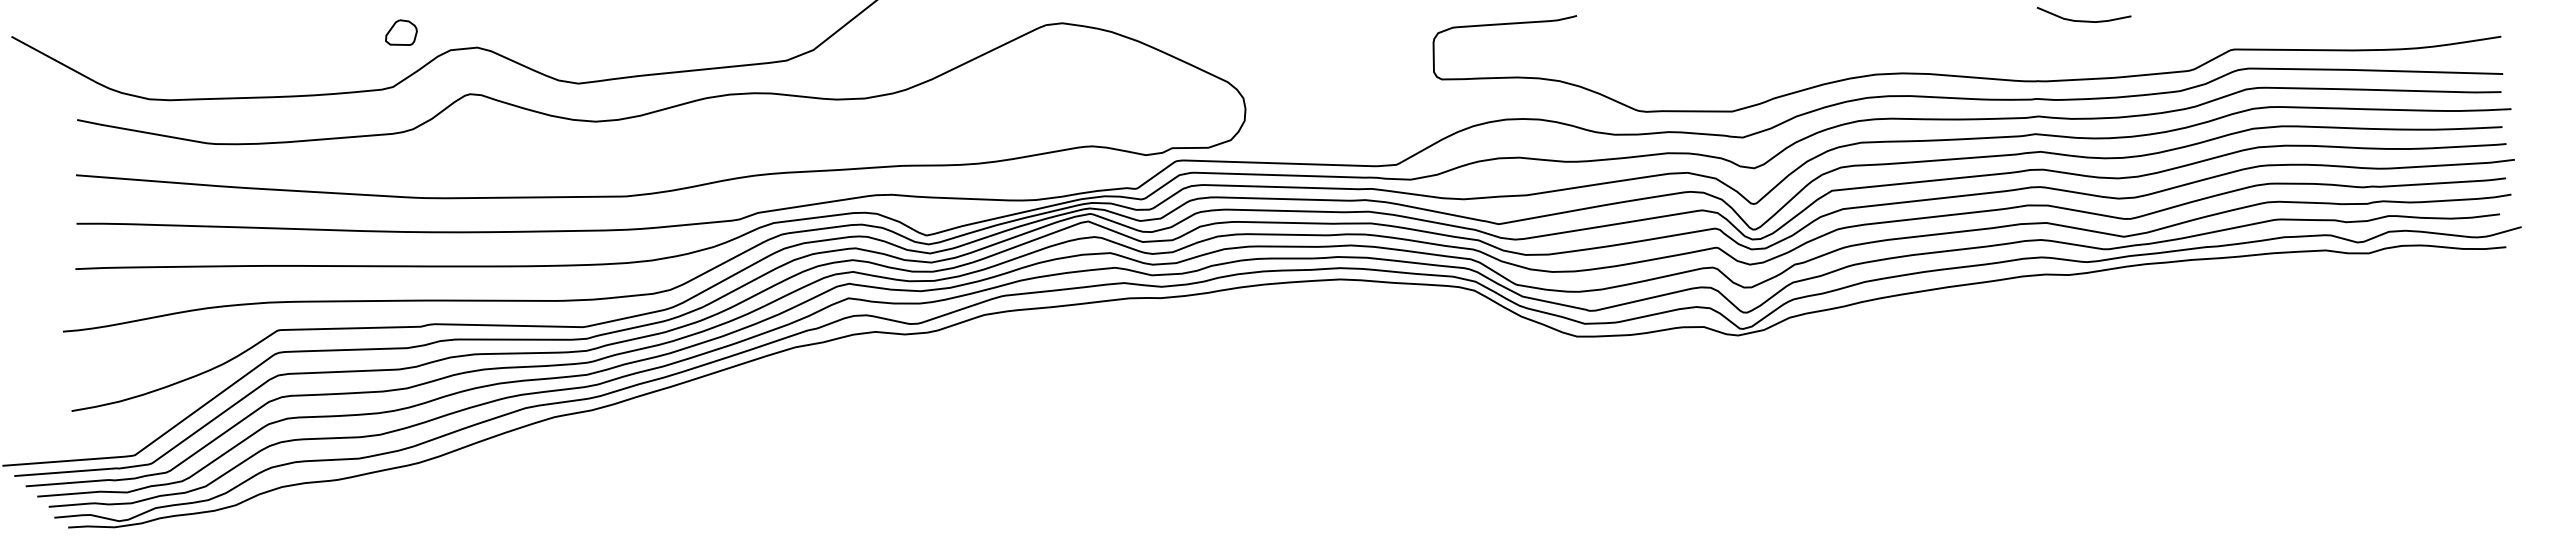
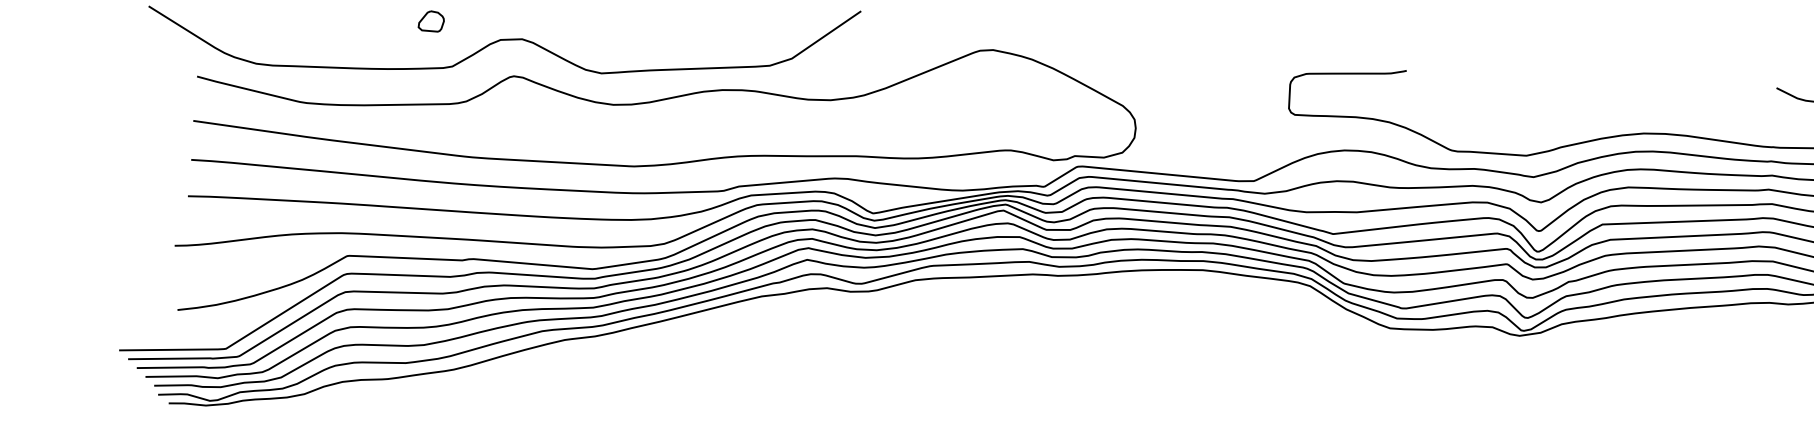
part: (401, 32) -> (431, 21), moved

